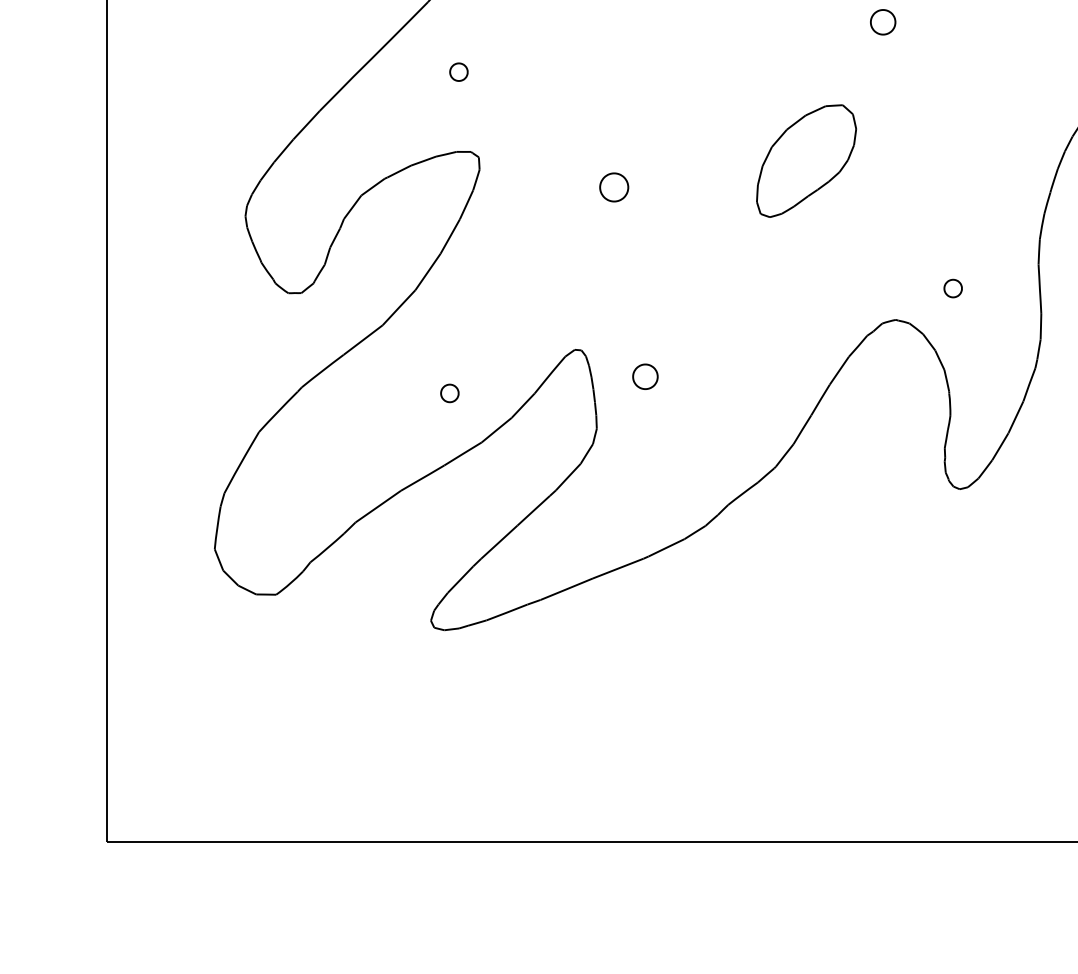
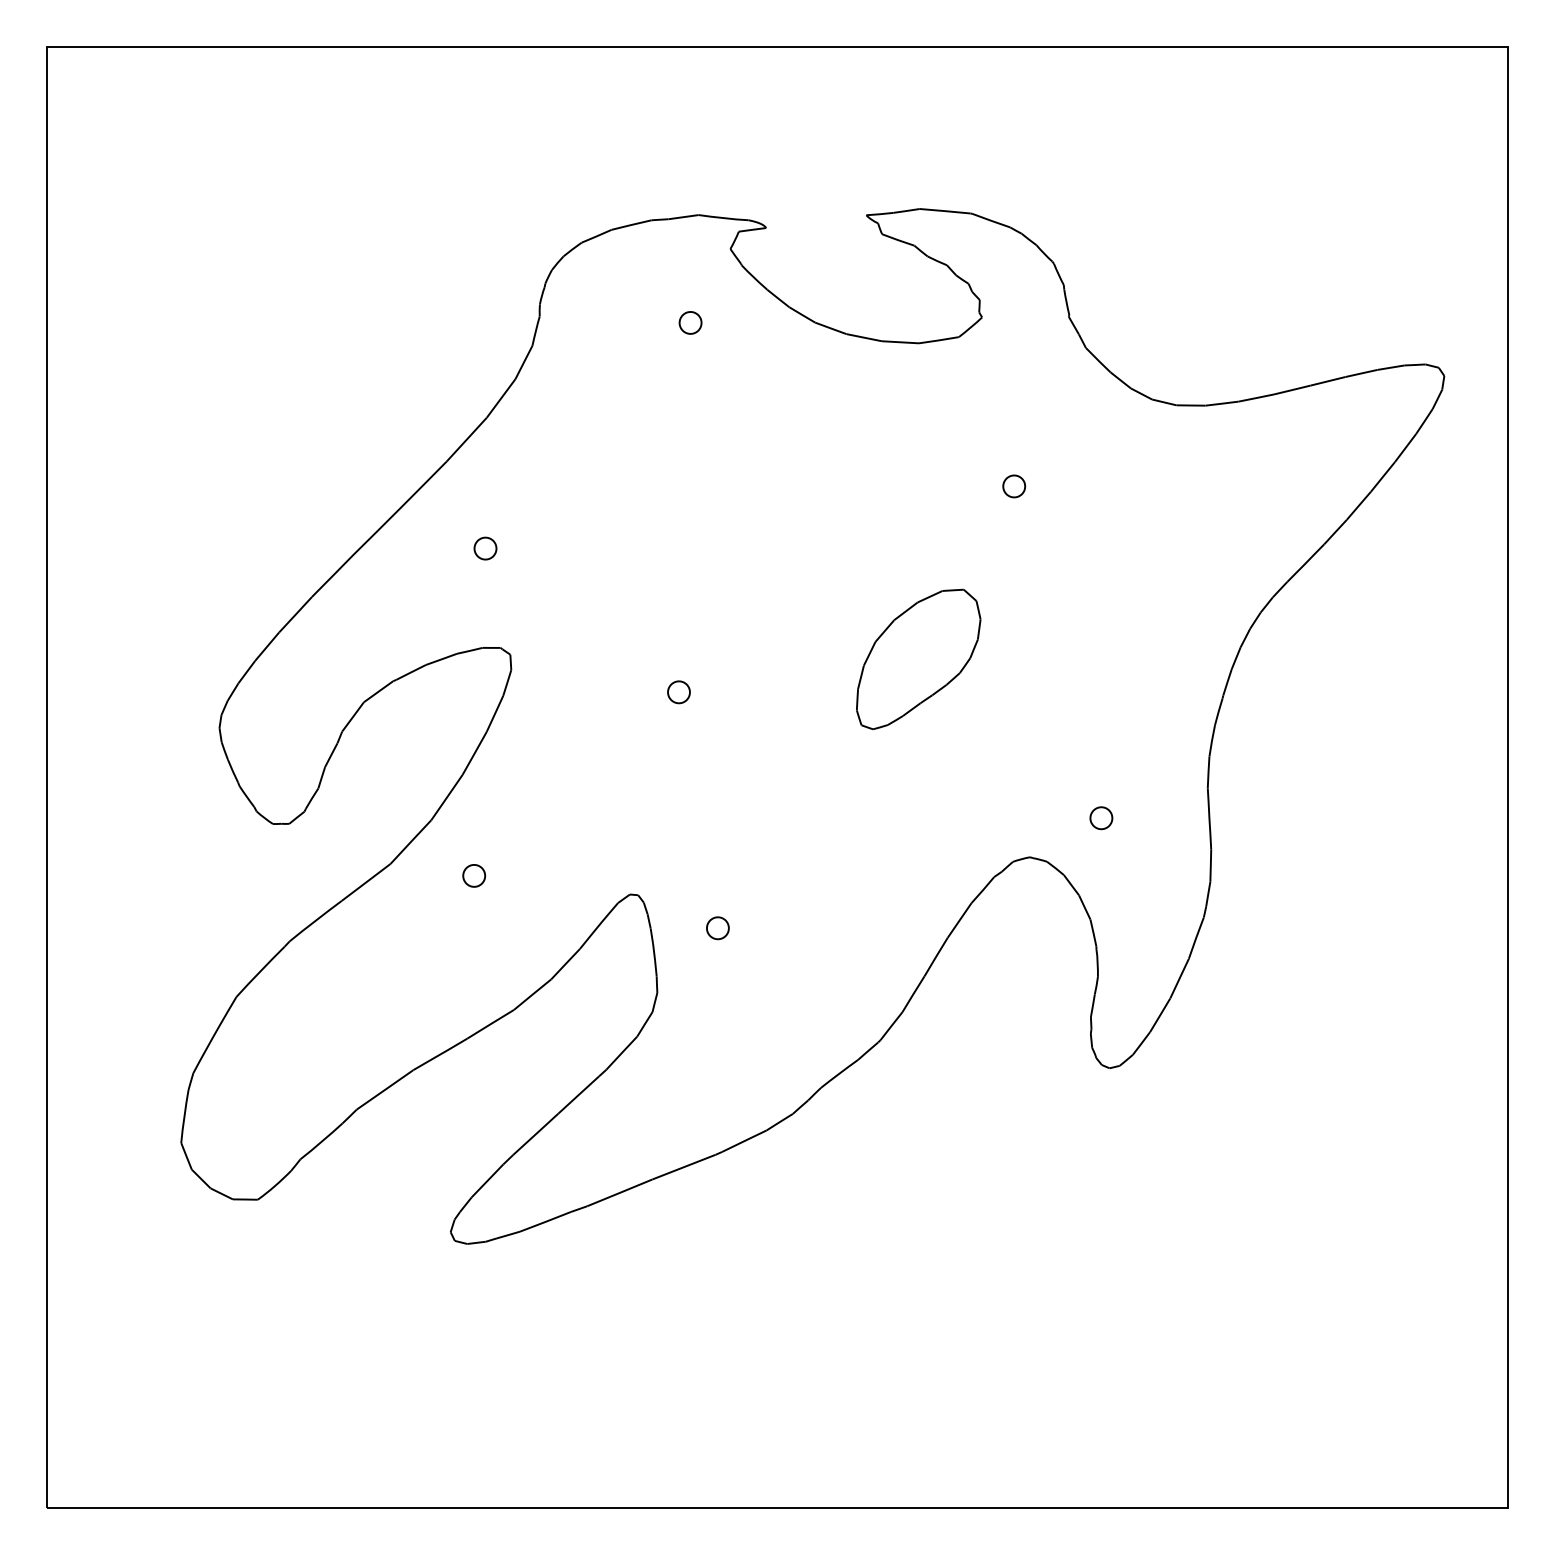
part: (883, 22) -> (1014, 486), size x0.71
part: (613, 187) -> (678, 692), size x0.62
part: (645, 377) -> (717, 928), size x0.71
part: (450, 393) -> (474, 875), moved

